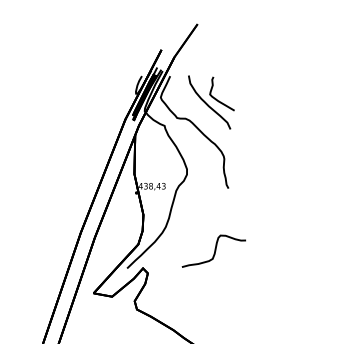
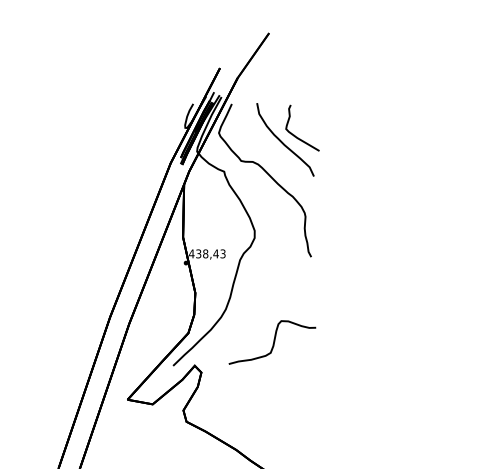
curve: (214, 251) -> (273, 342), moved

